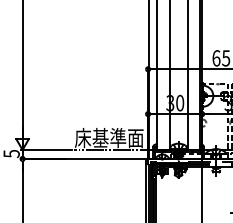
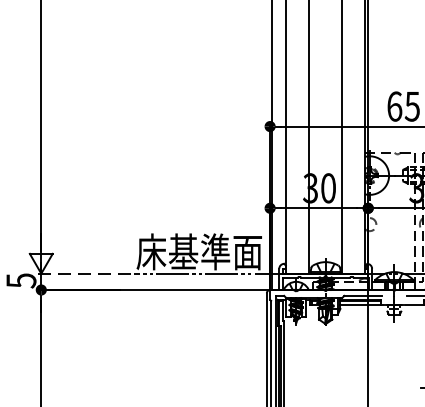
line: (46, 149) -> (84, 272), solid -> dashed

